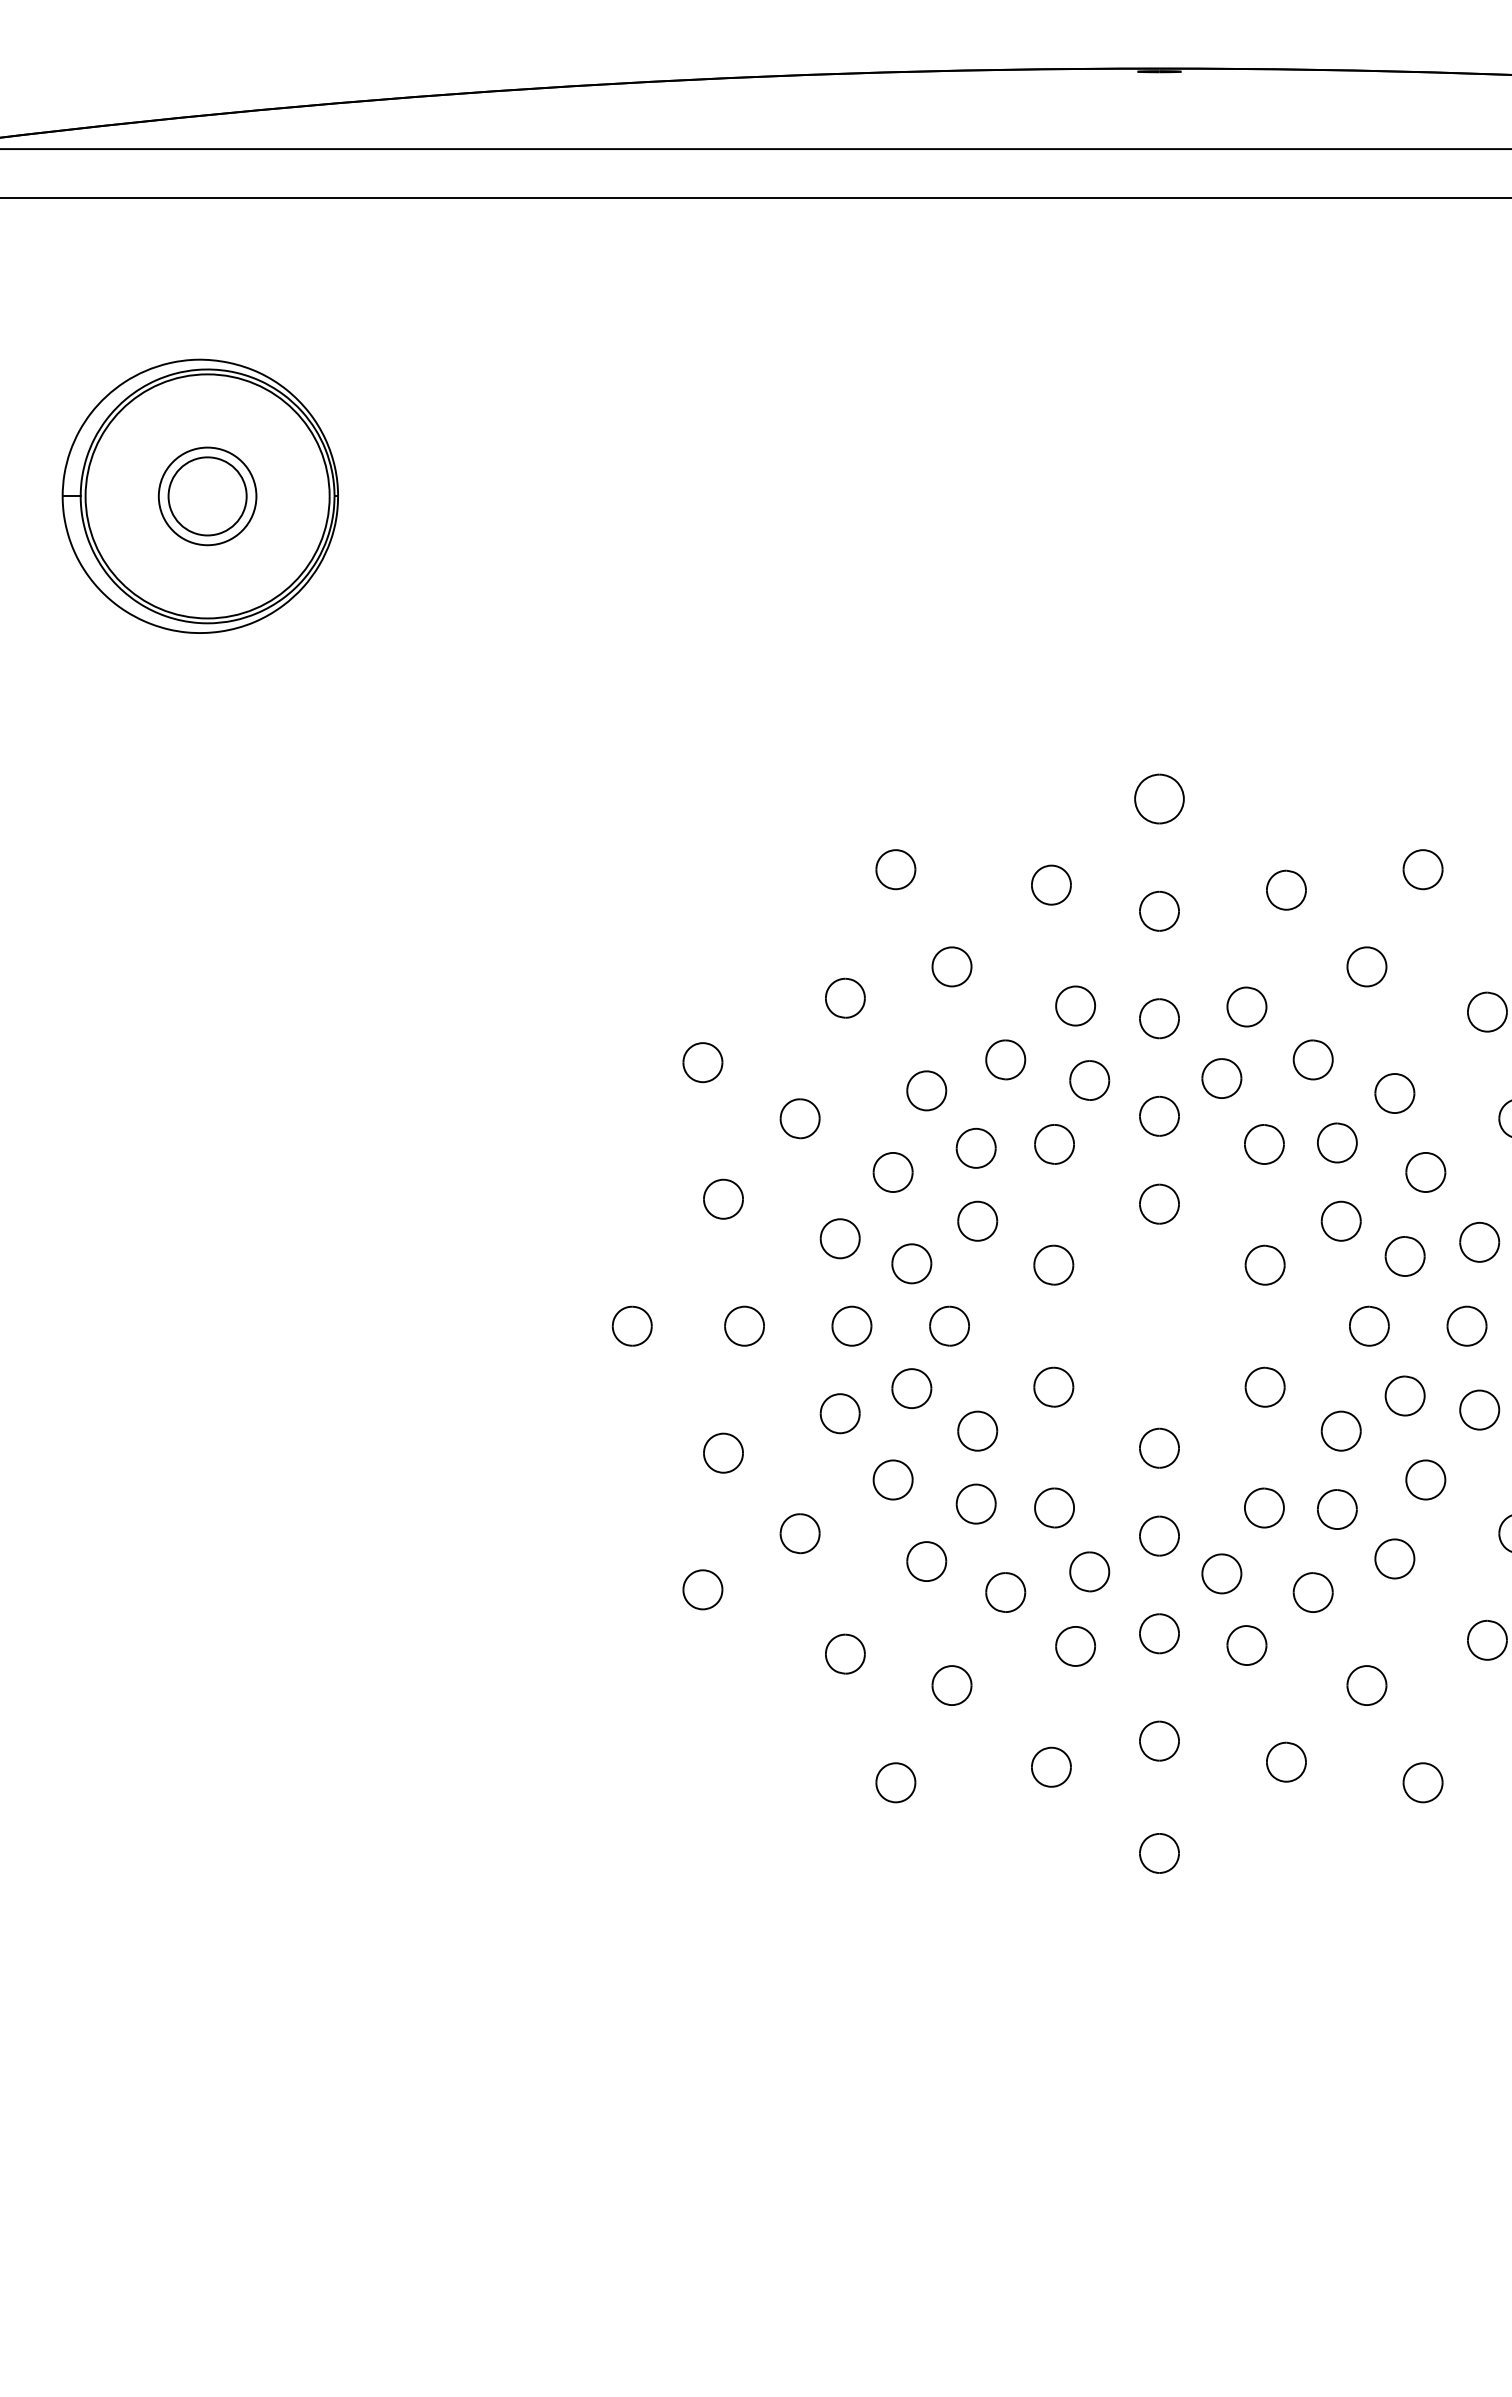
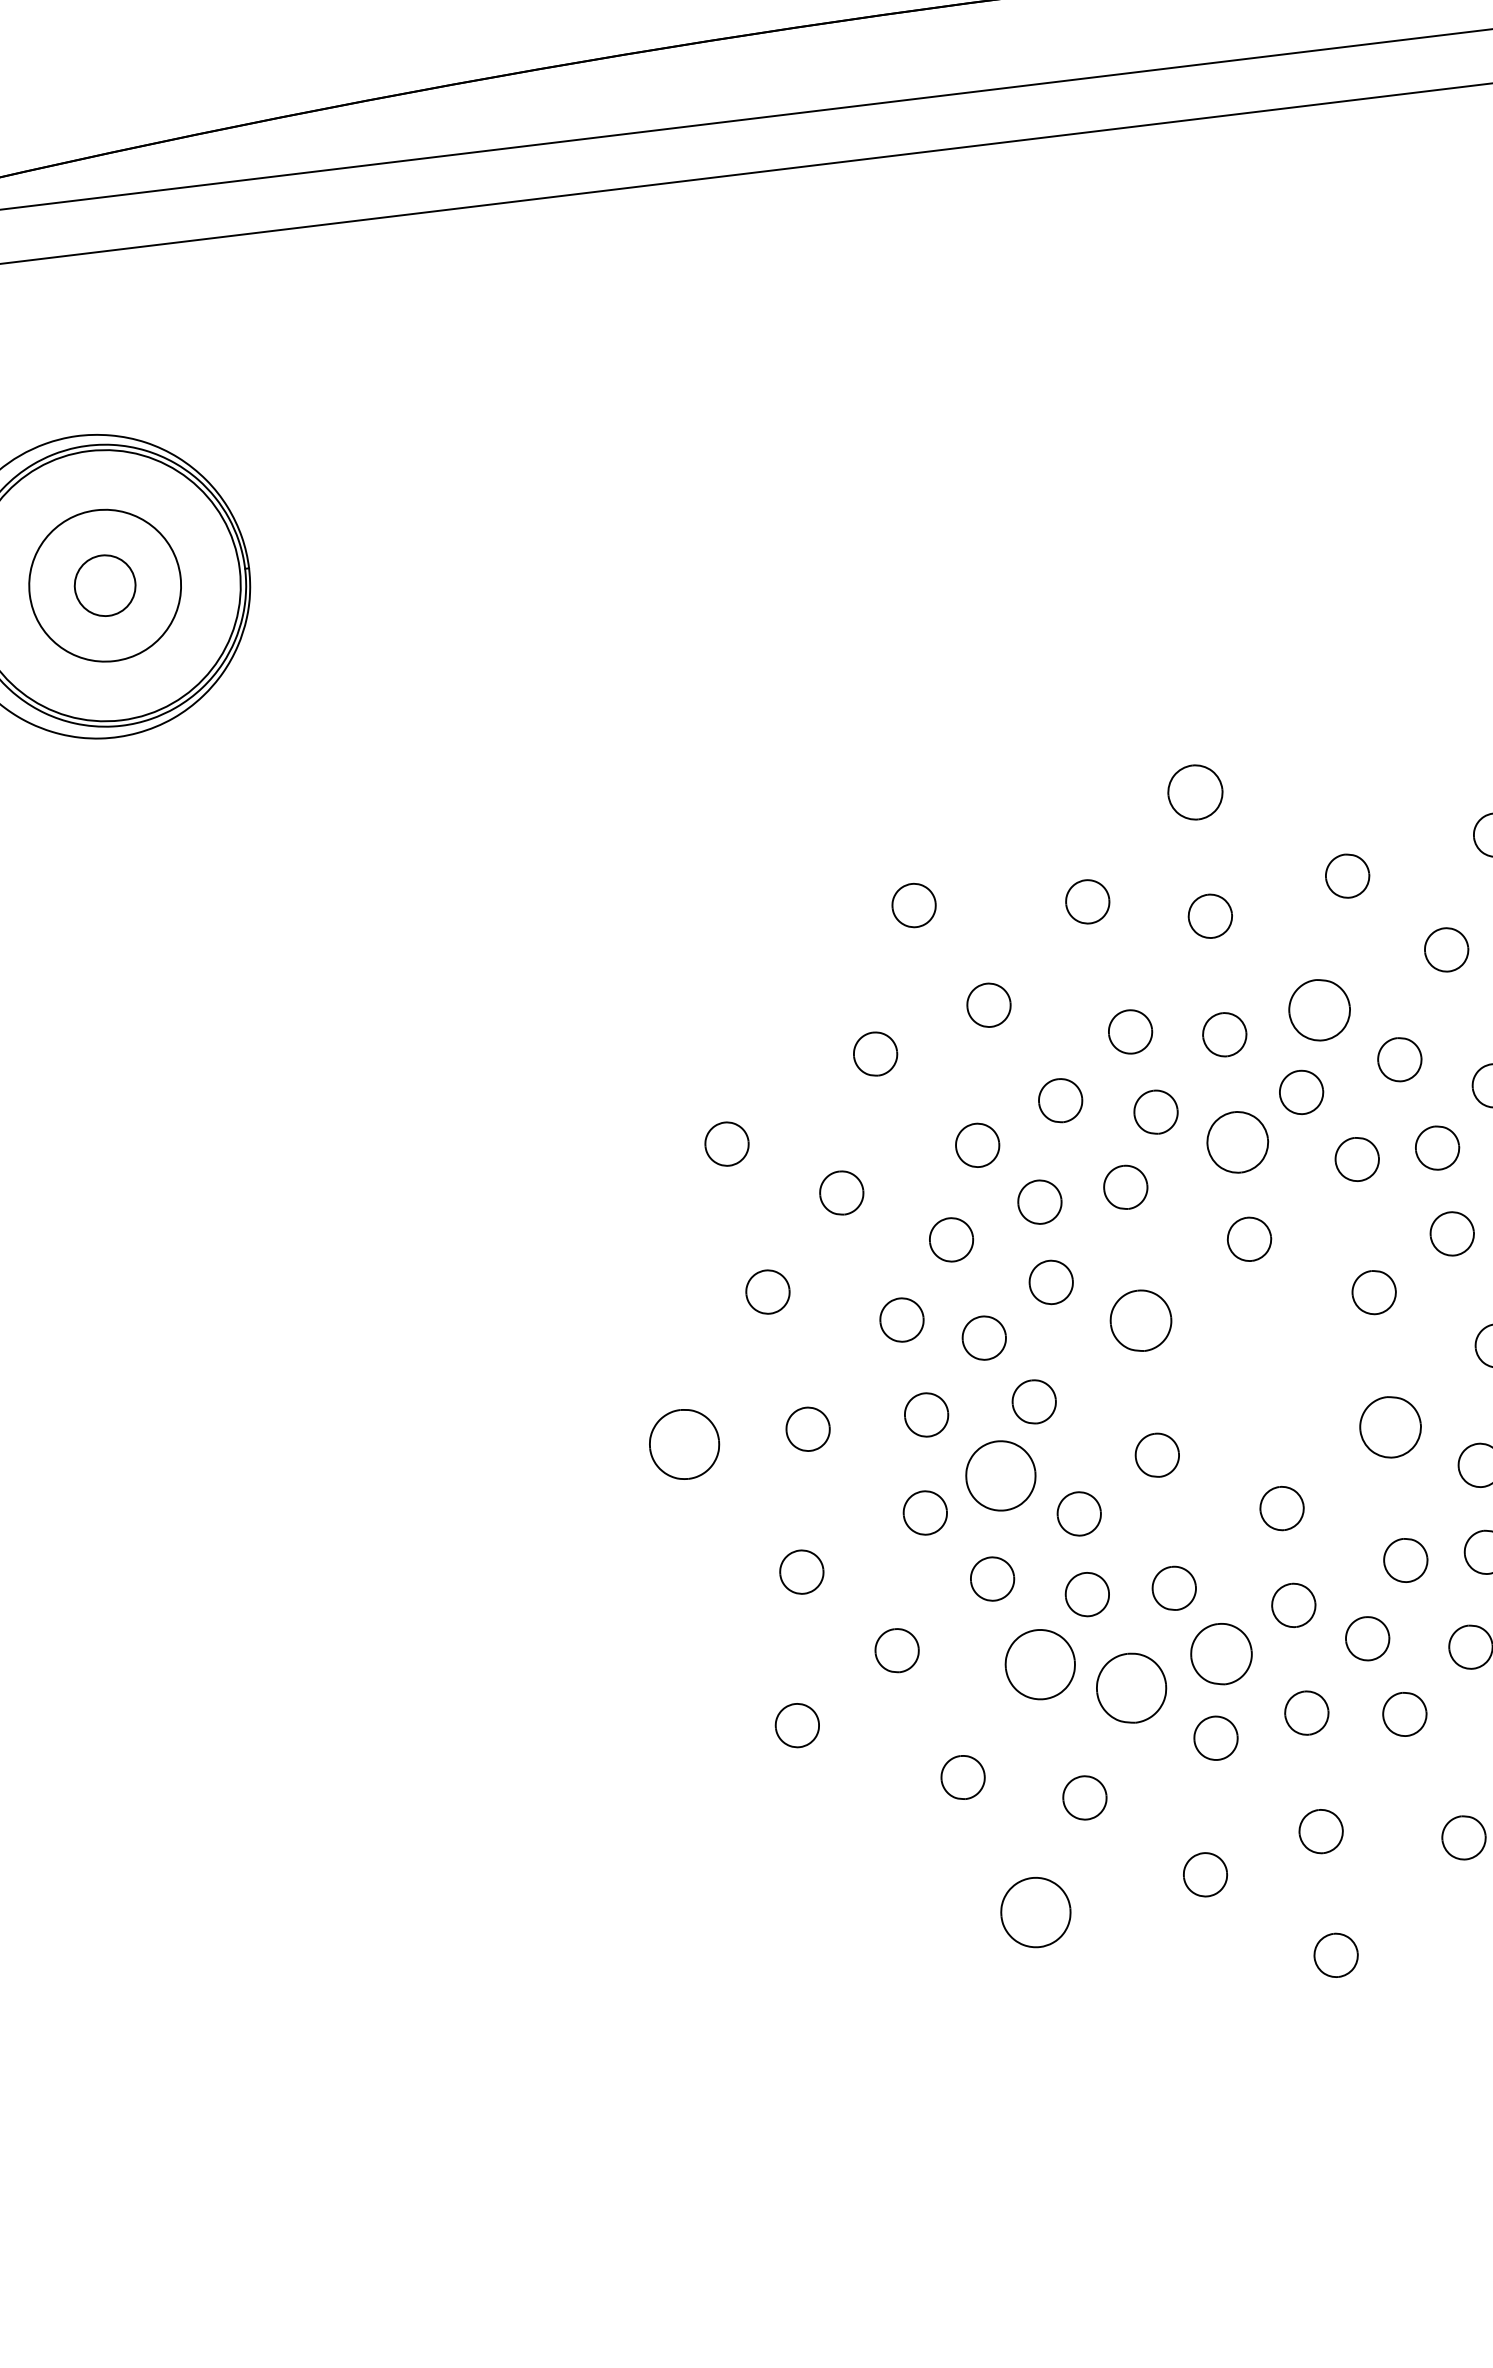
circle: (207, 496) -> (105, 585), size x0.7
circle: (207, 496) -> (105, 585), size x1.4
part: (1246, 1006) -> (1319, 1009), size x1.4
part: (1159, 1116) -> (1237, 1142), size x1.4
part: (1053, 1264) -> (1140, 1319), size x1.4
part: (631, 1325) -> (683, 1443), size x1.6
part: (1264, 1386) -> (1389, 1426), size x1.4
part: (911, 1388) -> (1000, 1475), size x1.6
part: (926, 1561) -> (1040, 1664), size x1.6
part: (1089, 1571) -> (1221, 1653), size x1.4
part: (1005, 1592) -> (1131, 1688), size x1.6
part: (895, 1782) -> (1035, 1912), size x1.6

